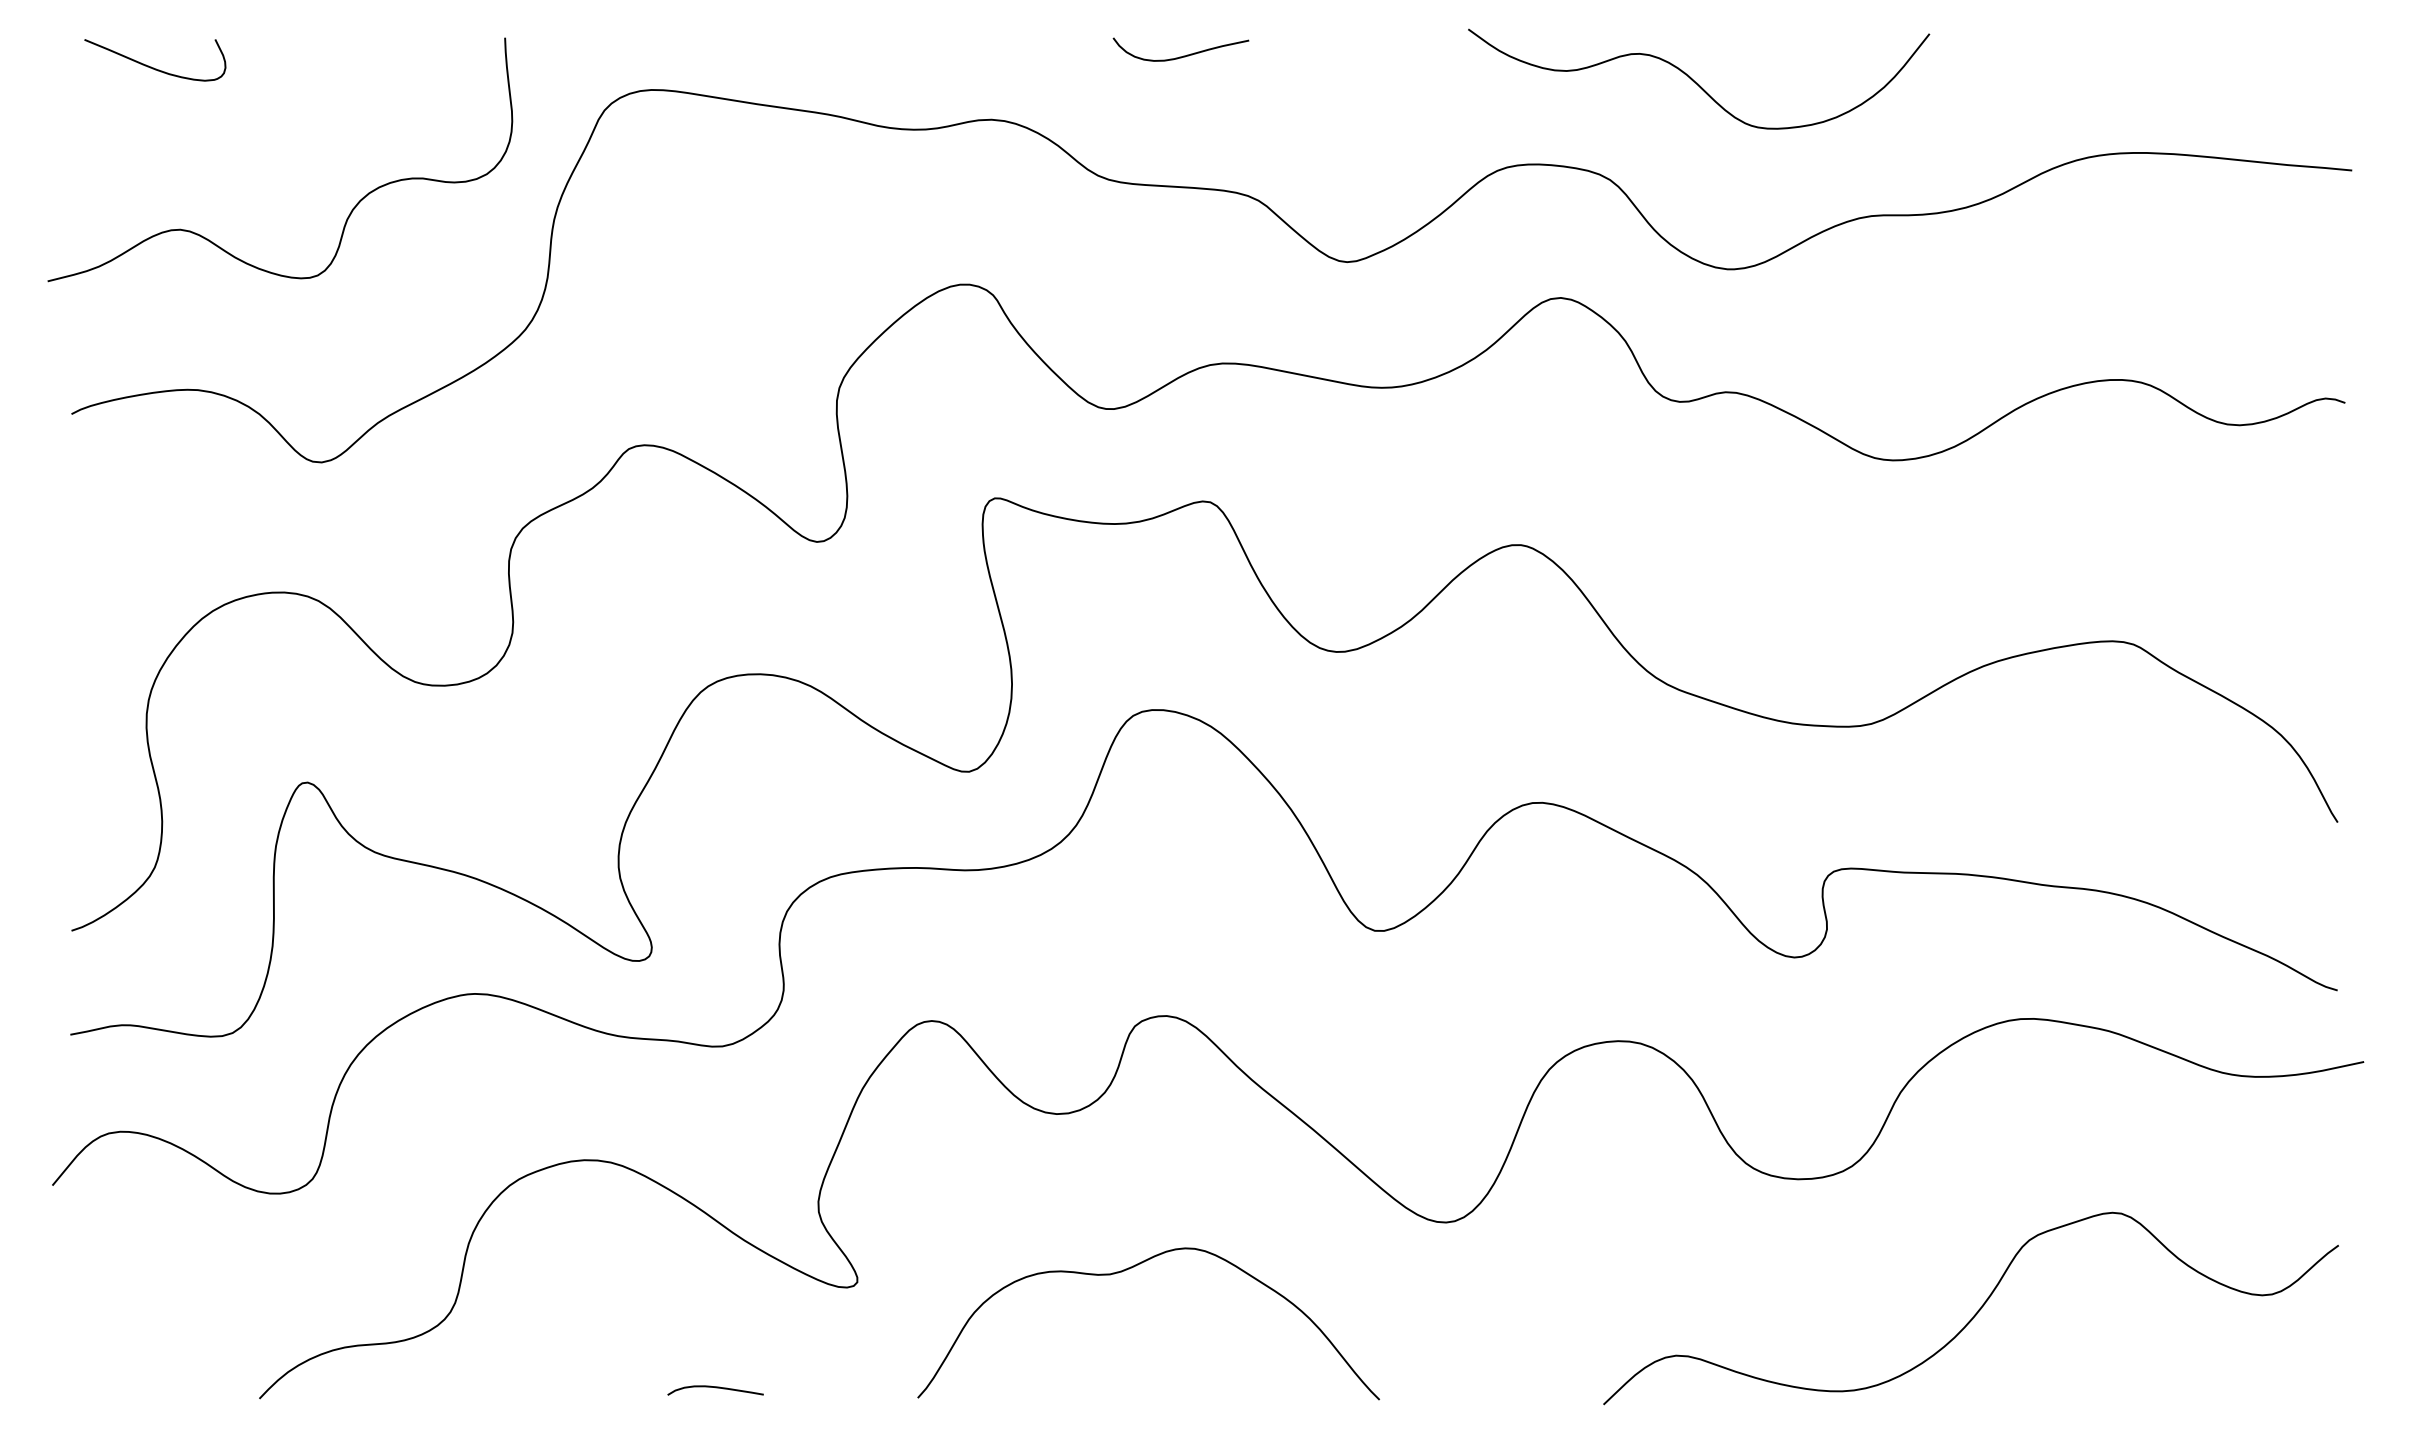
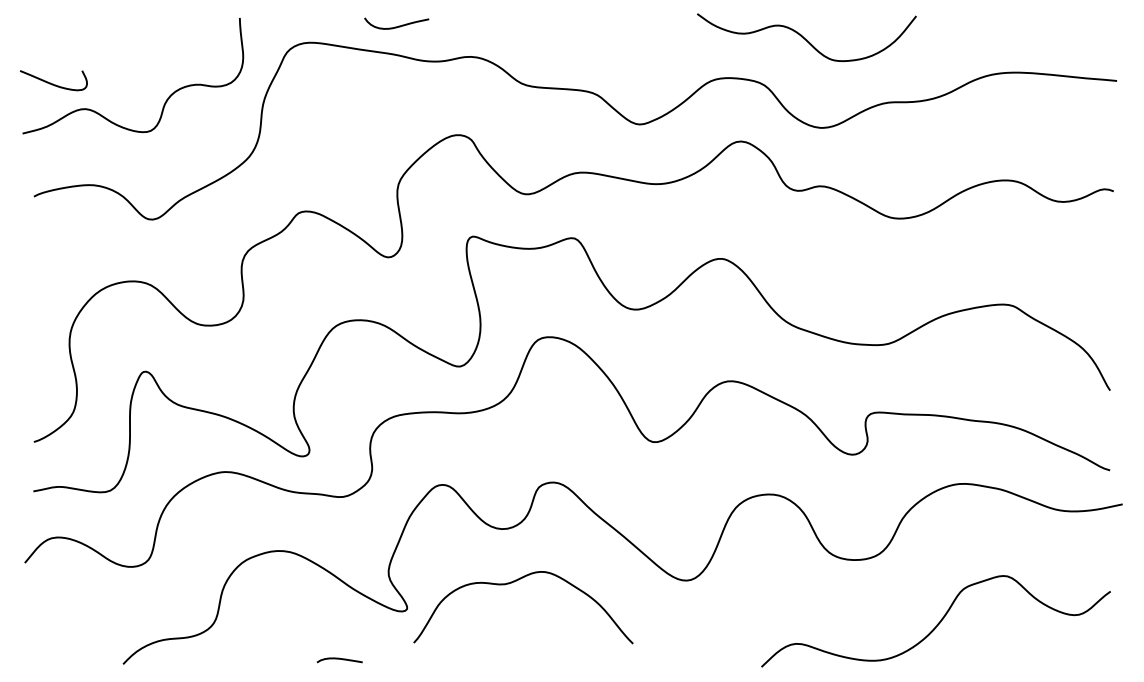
curve: (1184, 53) -> (398, 25), moved
curve: (154, 66) -> (53, 83), moved
curve: (1125, 1272) -> (512, 583), moved

